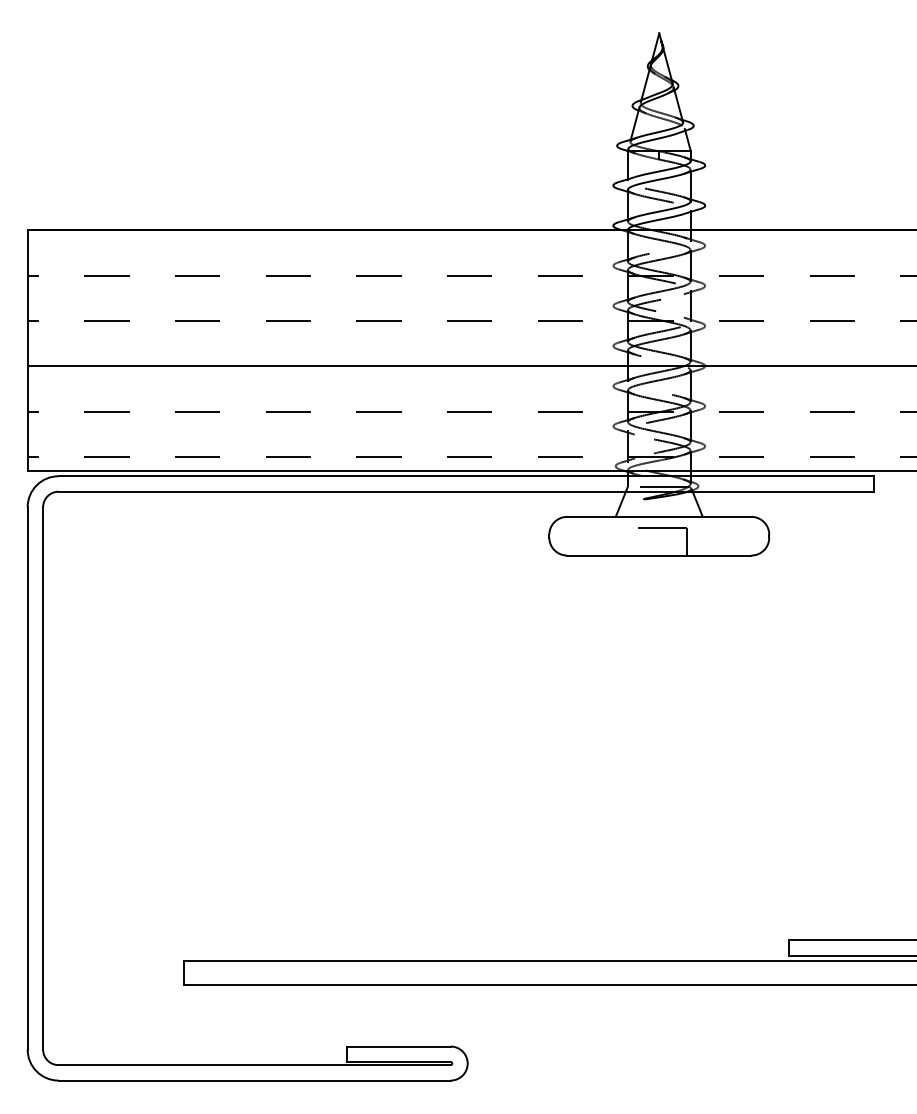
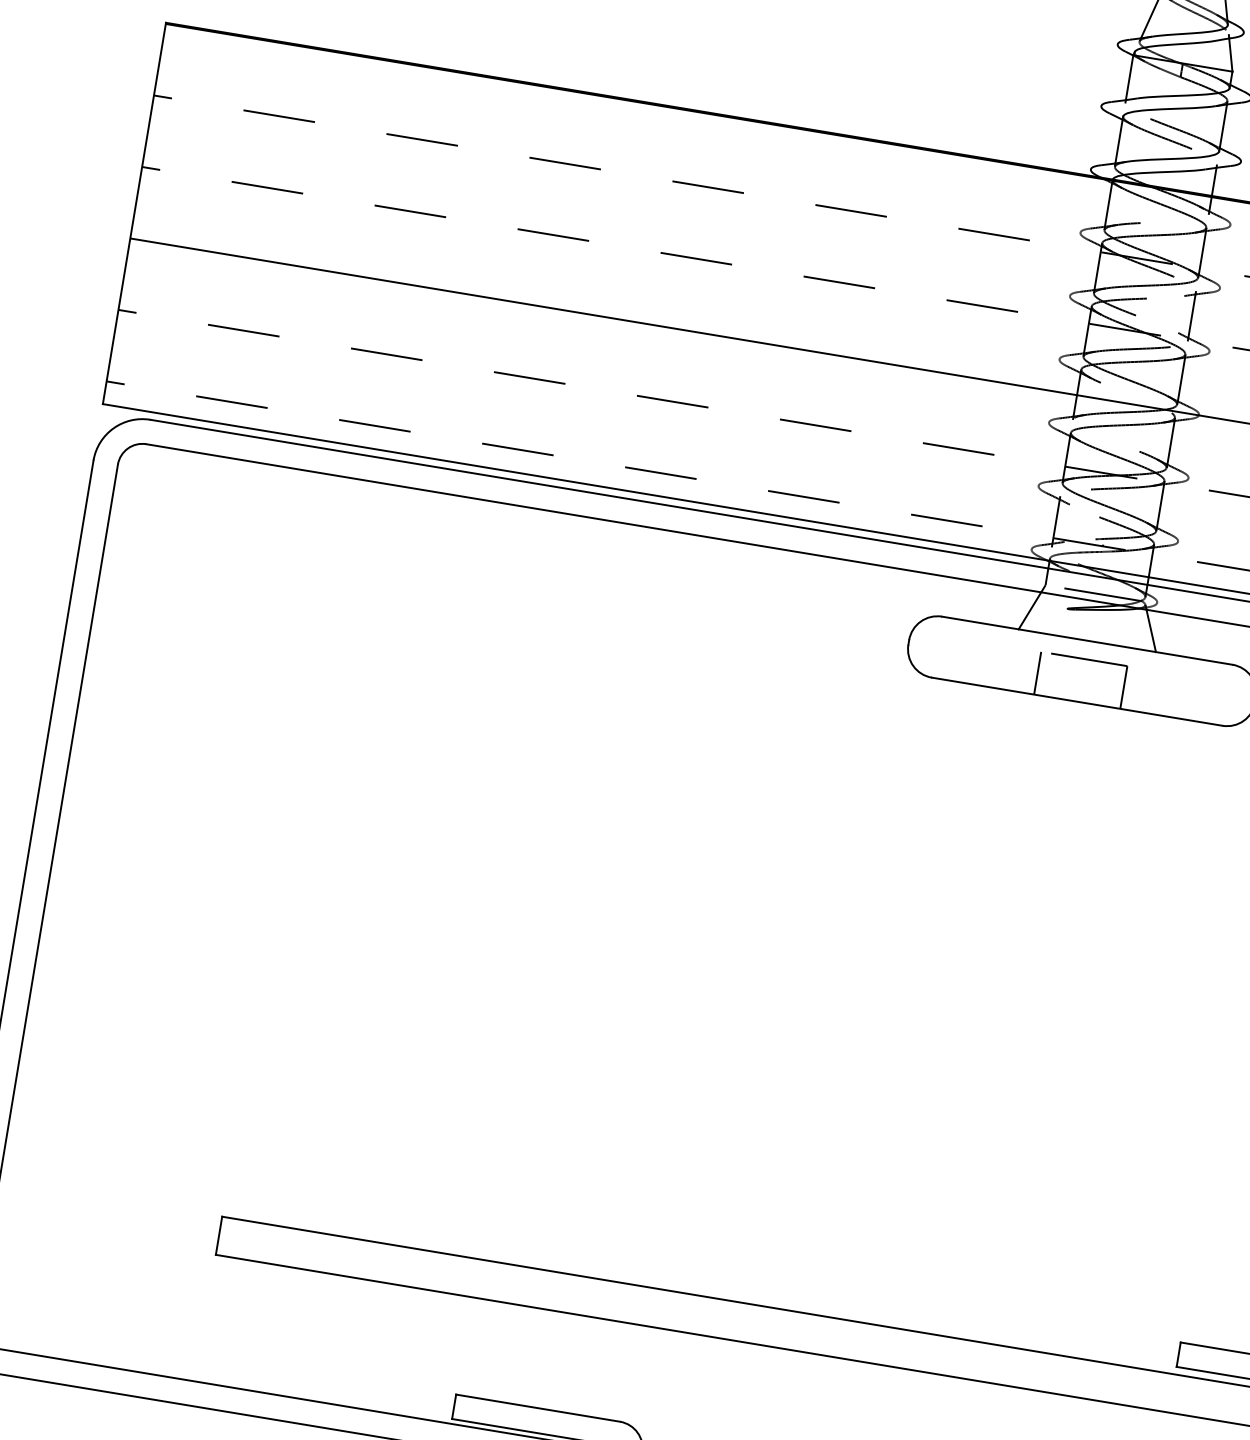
line: (631, 541) -> (1037, 672), added

